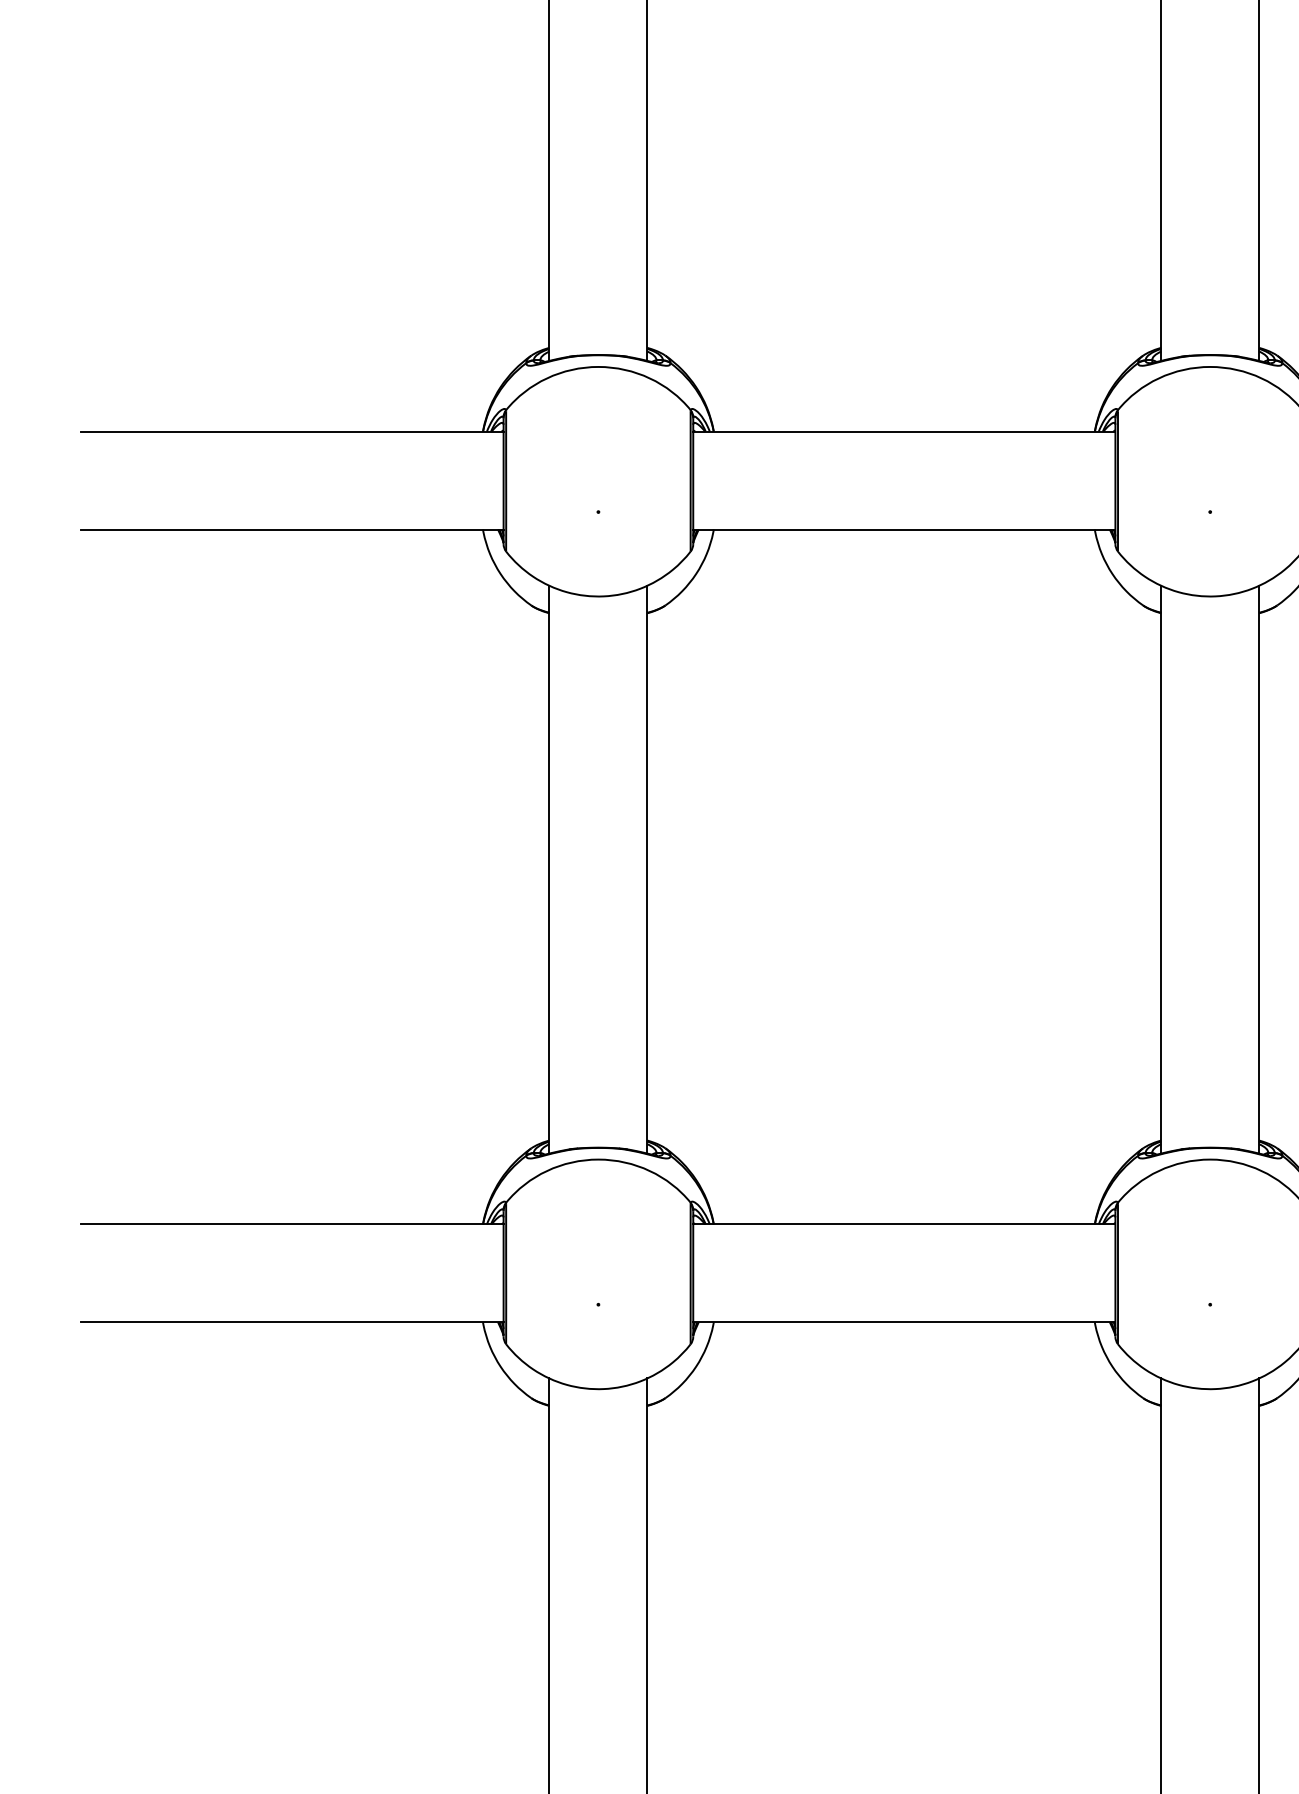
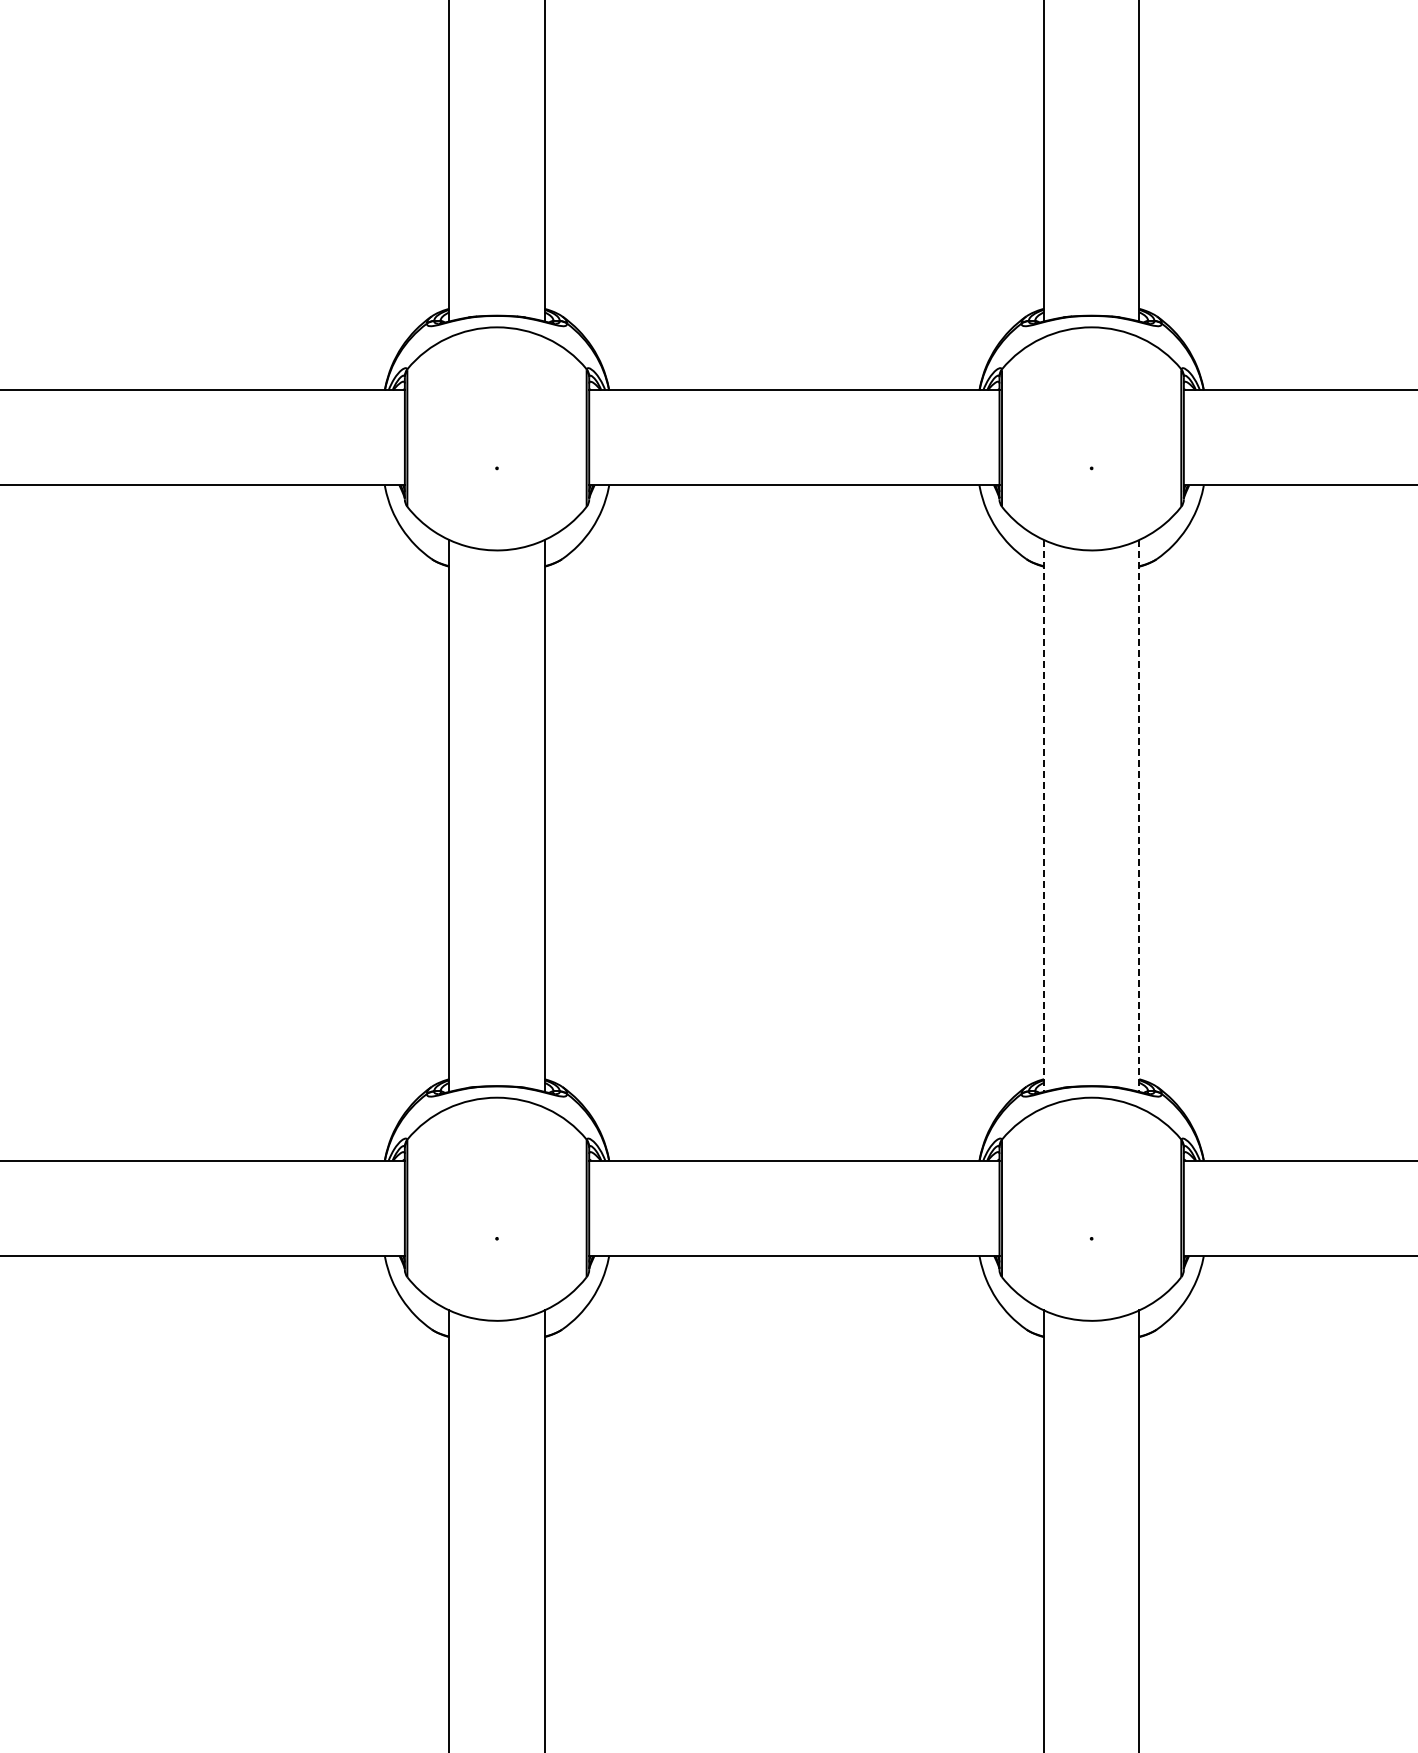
line: (1161, 869) -> (1044, 815), solid -> dashed
line: (1259, 869) -> (1139, 815), solid -> dashed

